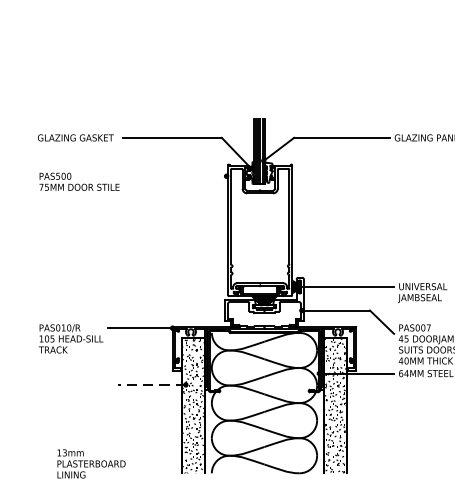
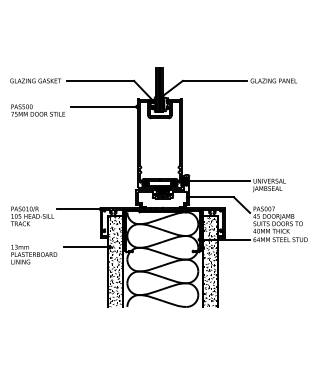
line: (176, 175) -> (103, 106), added
line: (151, 385) -> (86, 247), dashed -> solid
text: (91, 463) -> (34, 254), moved

